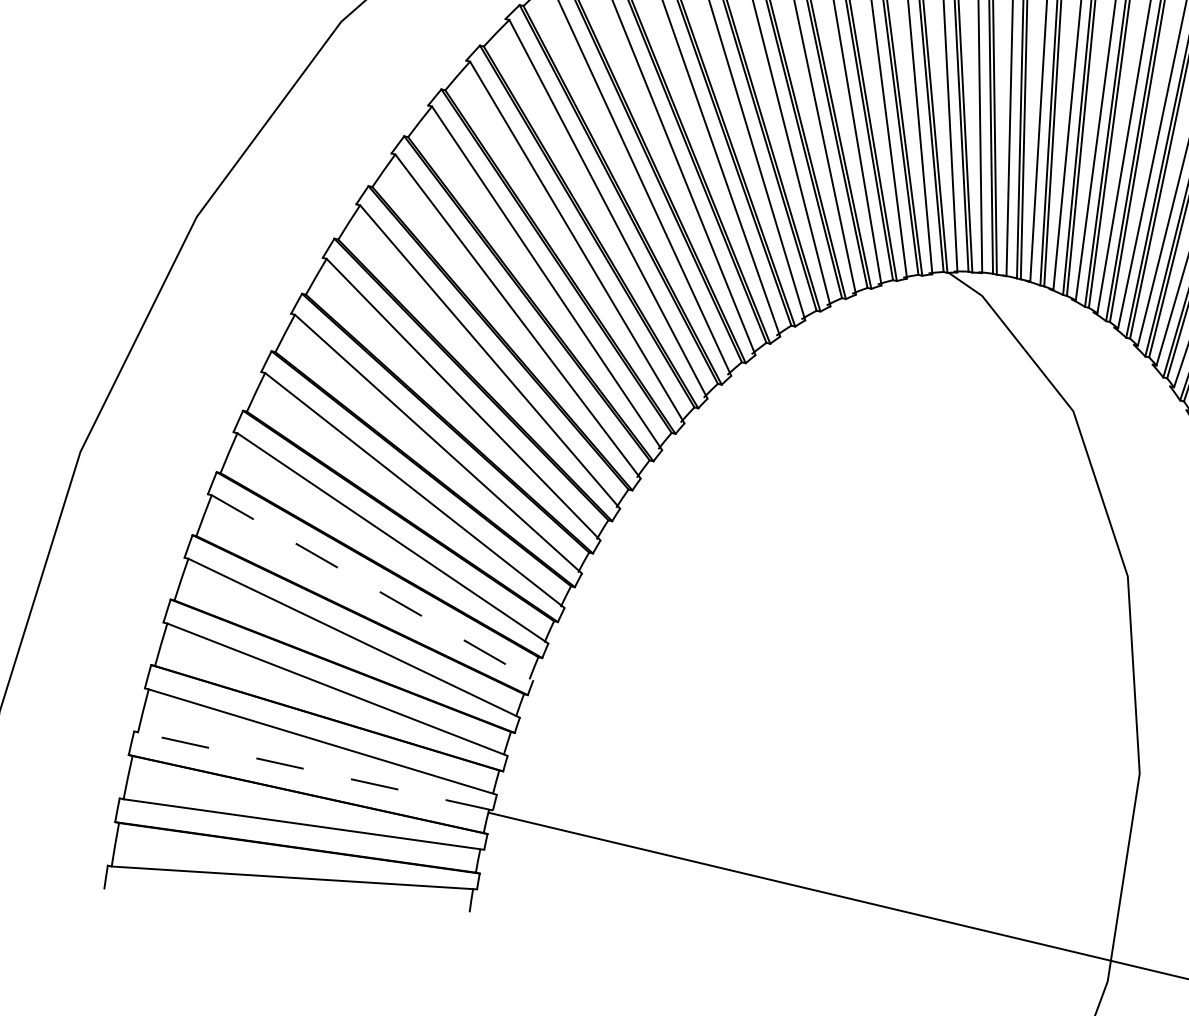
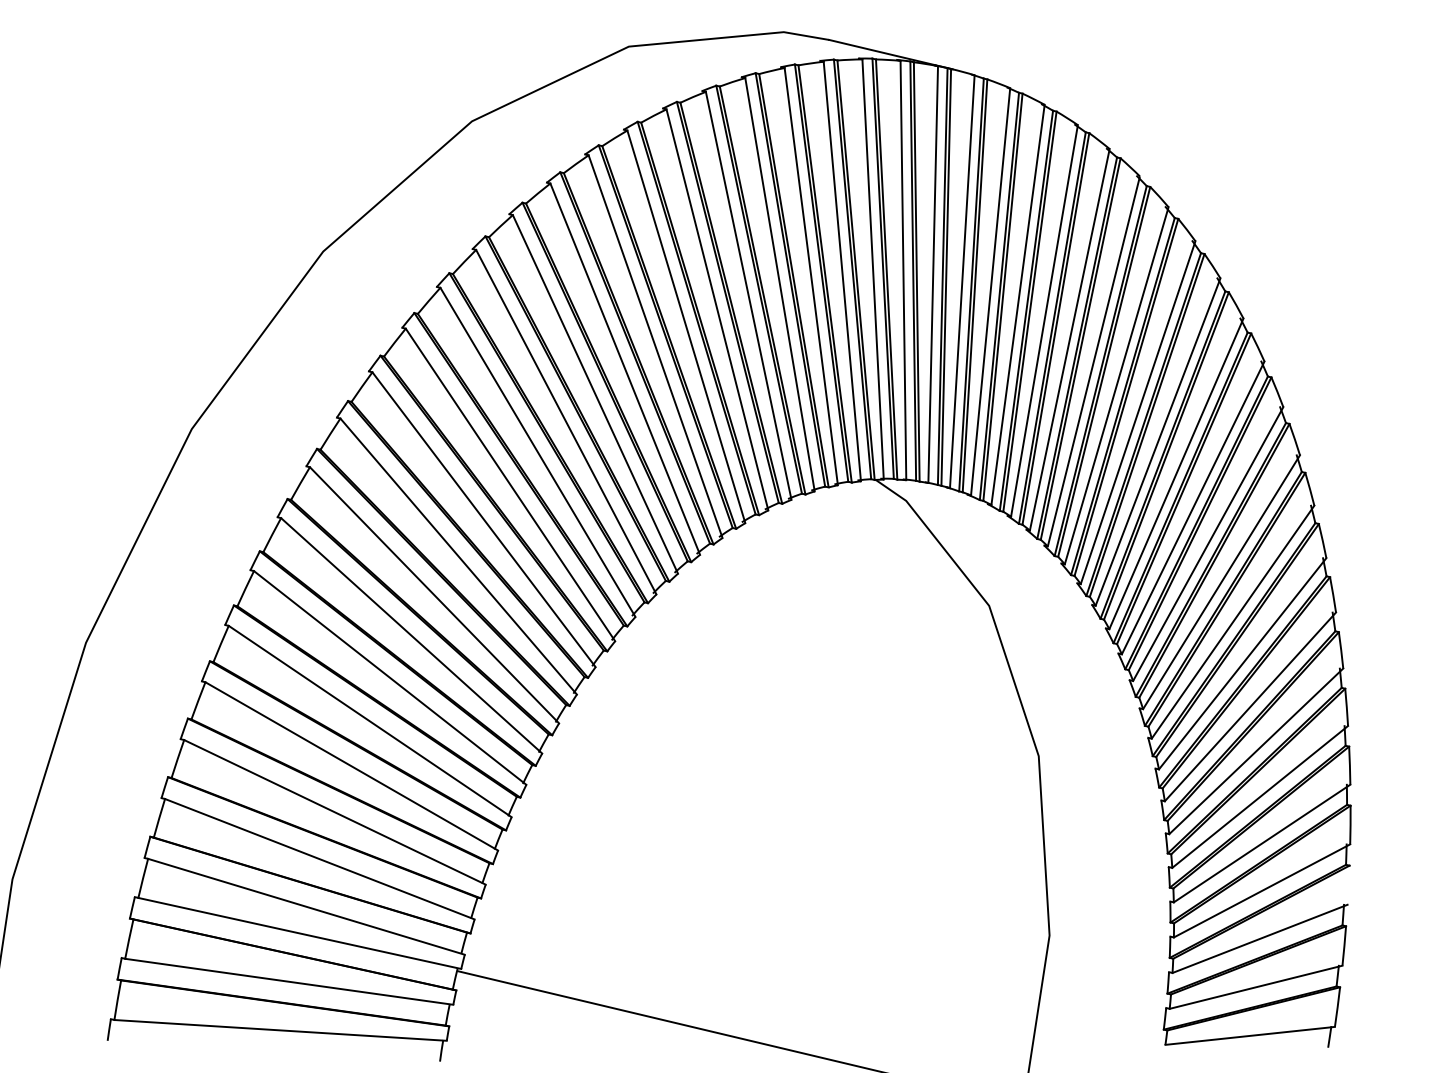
line: (372, 587) -> (351, 766), dashed -> solid
line: (315, 771) -> (299, 933), dashed -> solid

